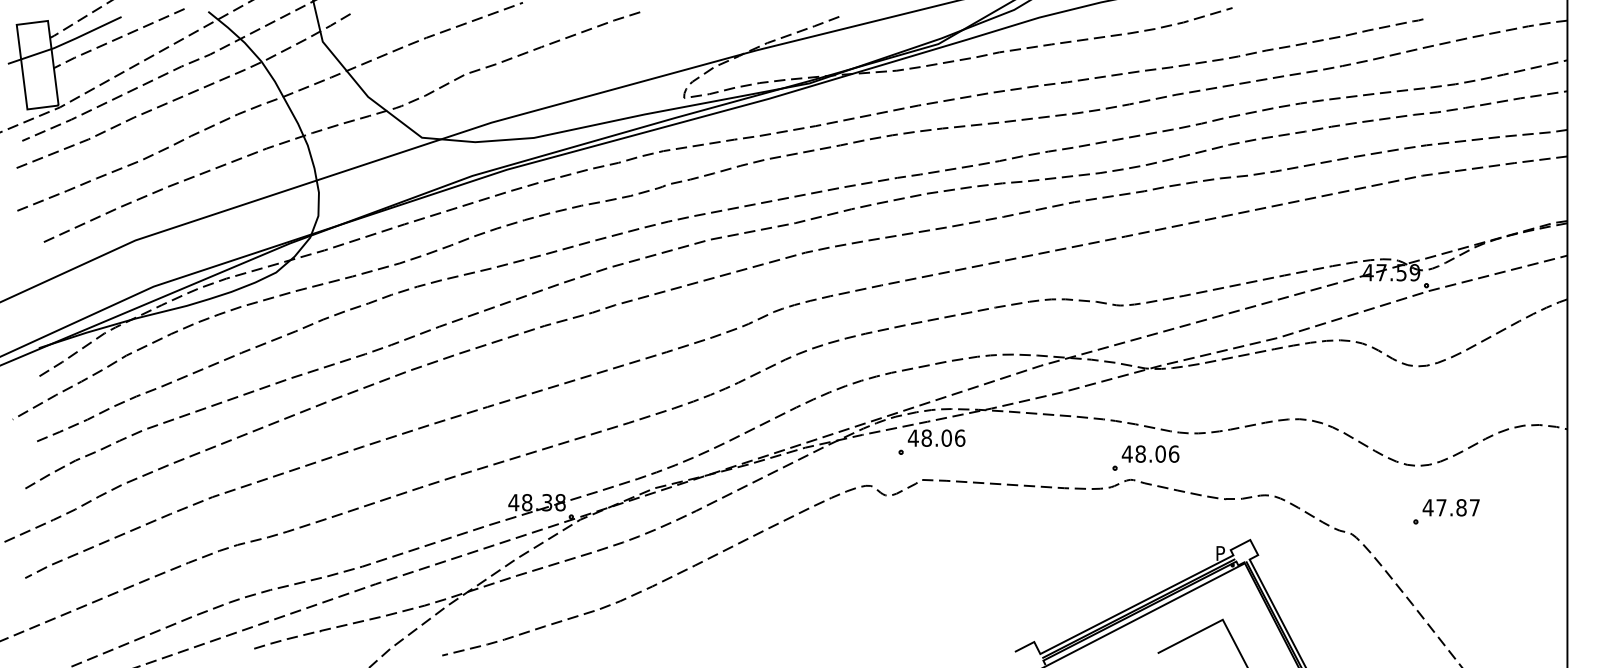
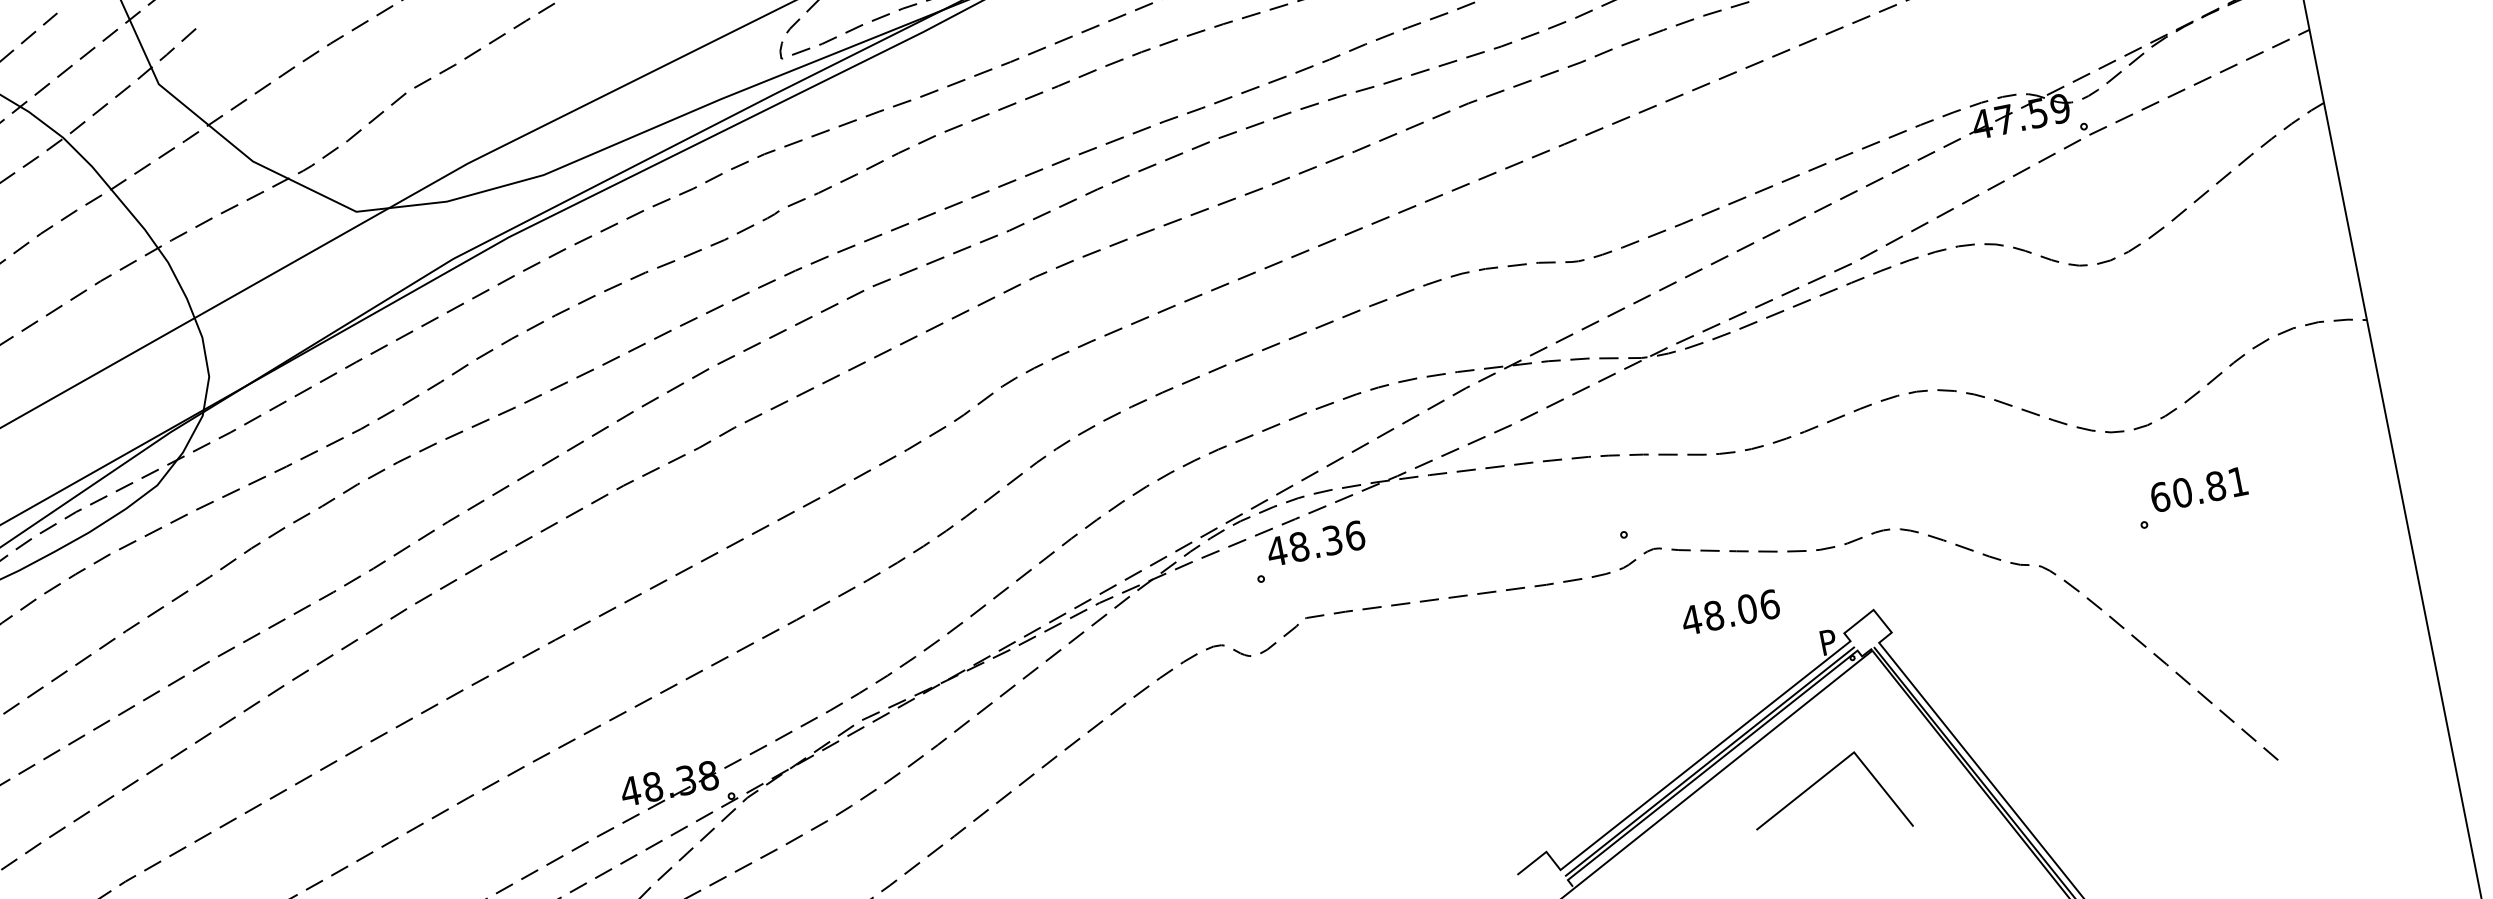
text: (946, 437) -> (1332, 539), 48.06 -> 48.36
text: (1150, 453) -> (1730, 611), moved
text: (1450, 507) -> (2197, 489), 47.87 -> 60.81

